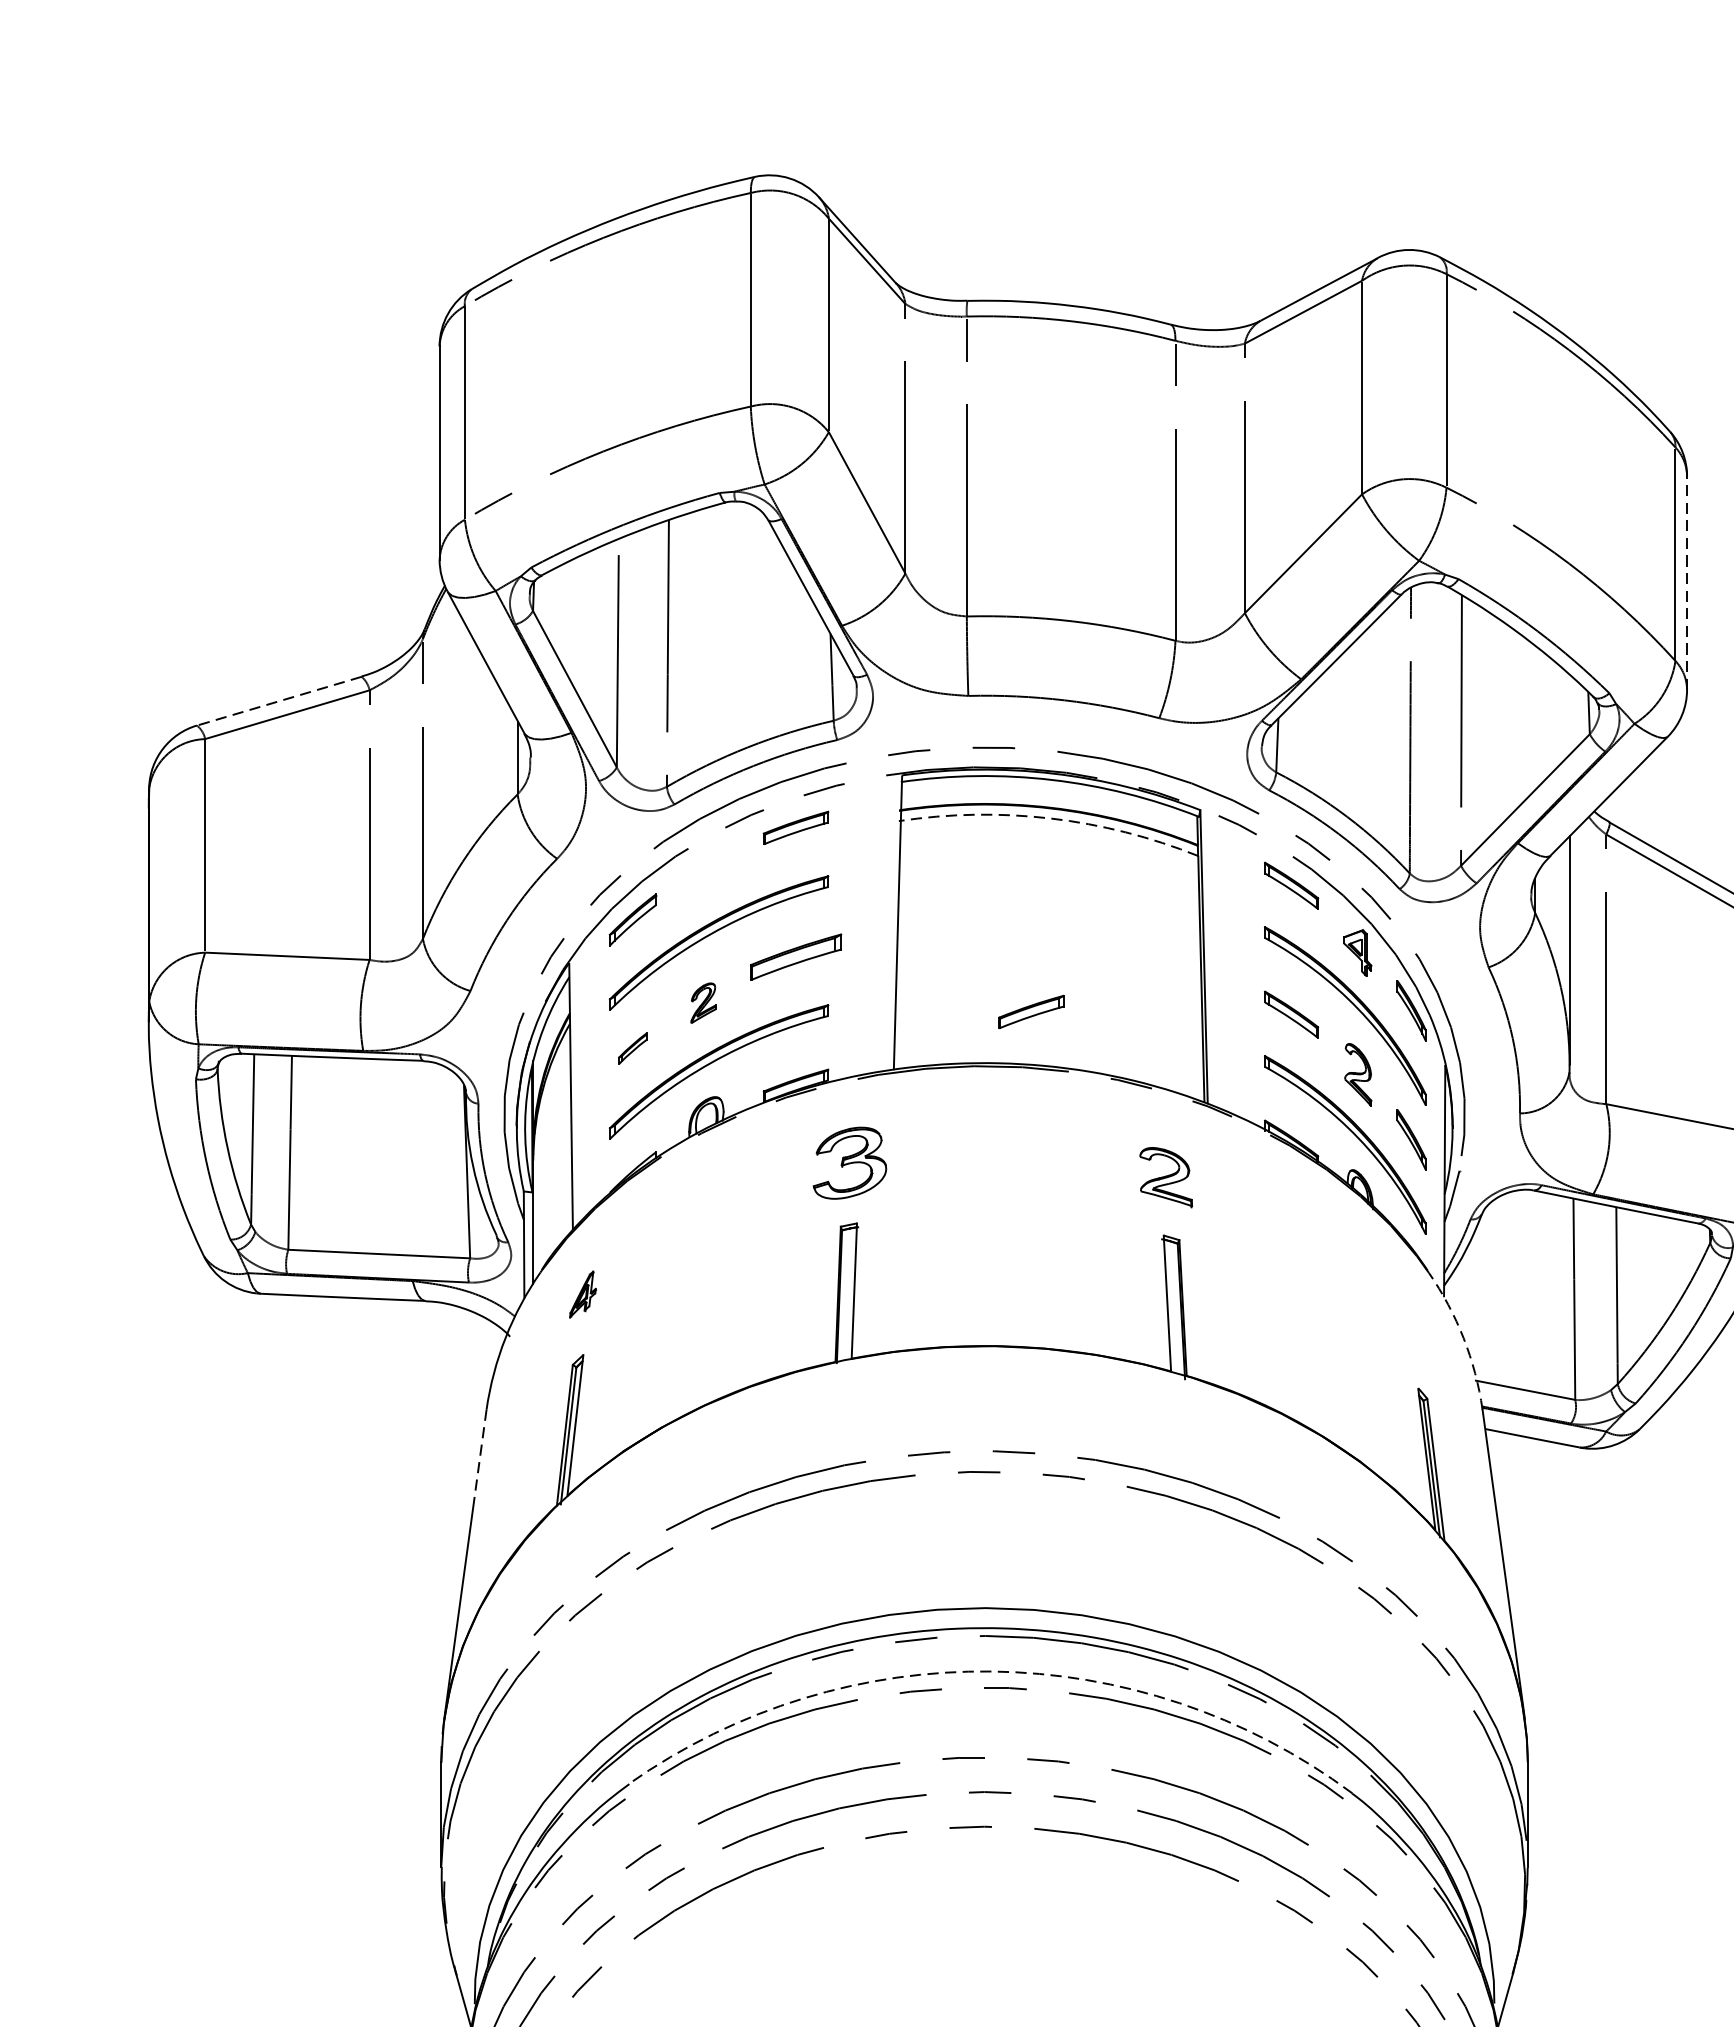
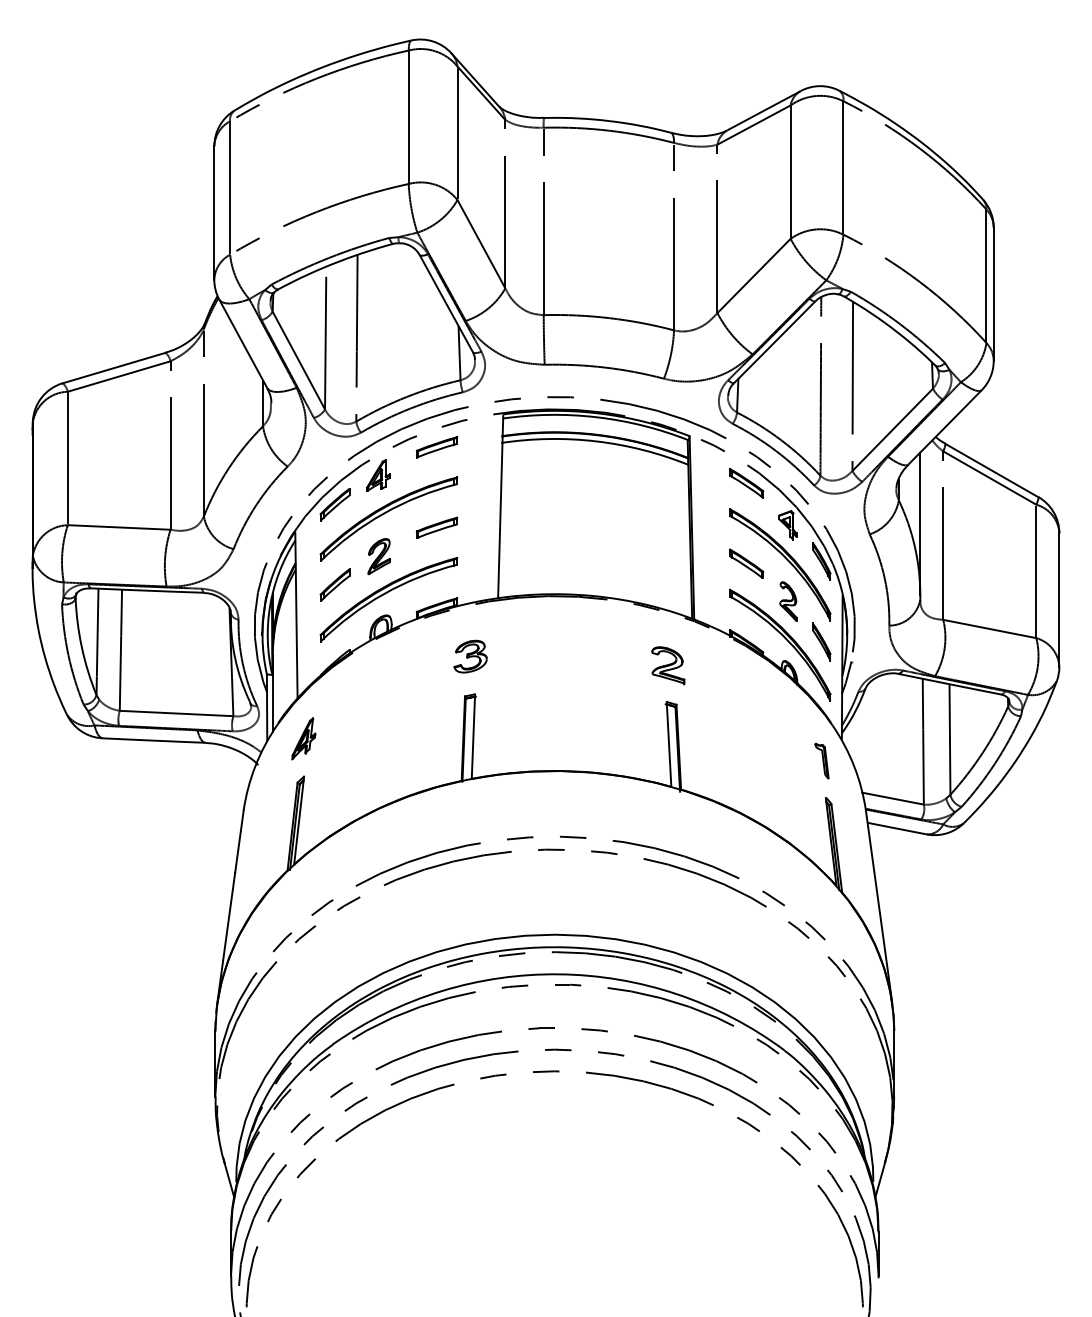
line: (1686, 583) -> (993, 294), dashed -> solid
line: (279, 701) -> (114, 368), dashed -> solid
arc: (1051, 818) -> (596, 441), dashed -> solid
part: (702, 873) -> (378, 475), added
part: (795, 956) -> (436, 527), size x0.71
part: (702, 1002) -> (378, 556), size x1.43
part: (1030, 1012) -> (583, 562), removed
part: (631, 1047) -> (334, 584), size x1.67
part: (849, 1162) -> (470, 656), size x0.71
part: (582, 1294) -> (303, 738), size x1.43
part: (1411, 1329) -> (821, 760), added
arc: (1464, 1338) -> (854, 766), dashed -> solid
line: (479, 1460) -> (239, 842), dashed -> solid
arc: (992, 1671) -> (559, 974), dashed -> solid

